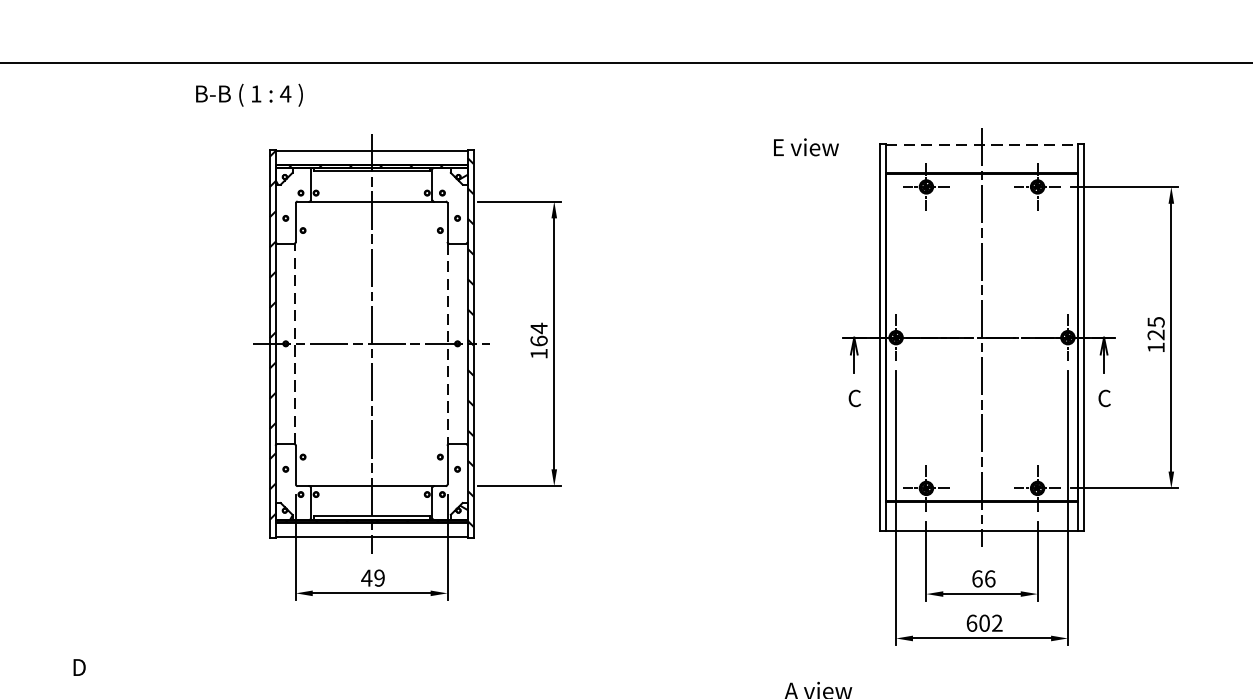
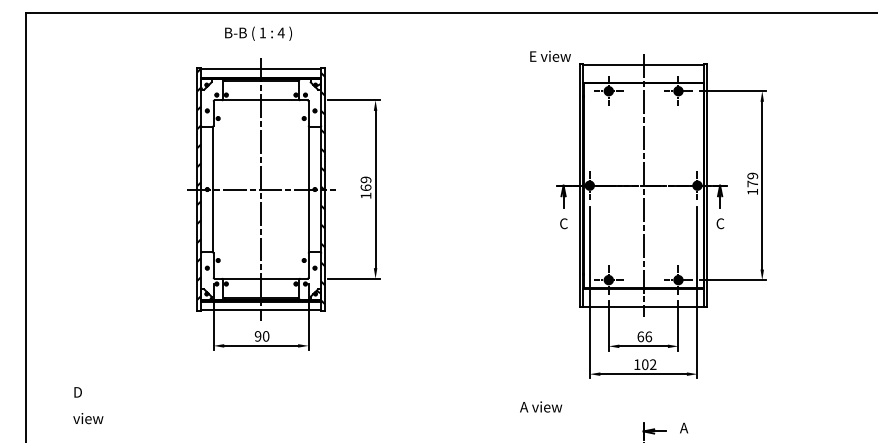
text: (249, 94) -> (258, 33), moved
line: (983, 144) -> (644, 64), dashed -> solid
text: (806, 145) -> (550, 55), moved
text: (538, 327) -> (365, 179), 164 -> 169
text: (1155, 327) -> (752, 179), 125 -> 179
line: (295, 343) -> (213, 189), dashed -> solid
line: (448, 343) -> (309, 189), dashed -> solid
text: (372, 578) -> (261, 336), 49 -> 90
text: (972, 623) -> (637, 364), 602 -> 102

